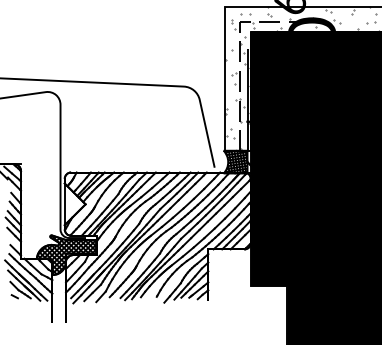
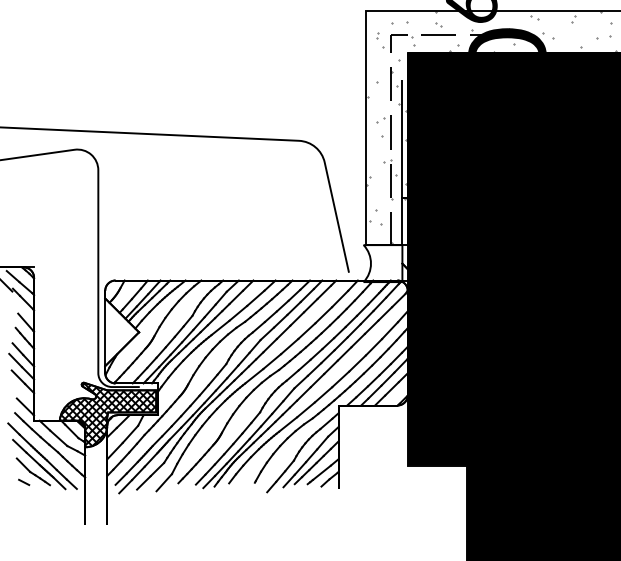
hatch: (235, 161) -> (382, 262), removed

